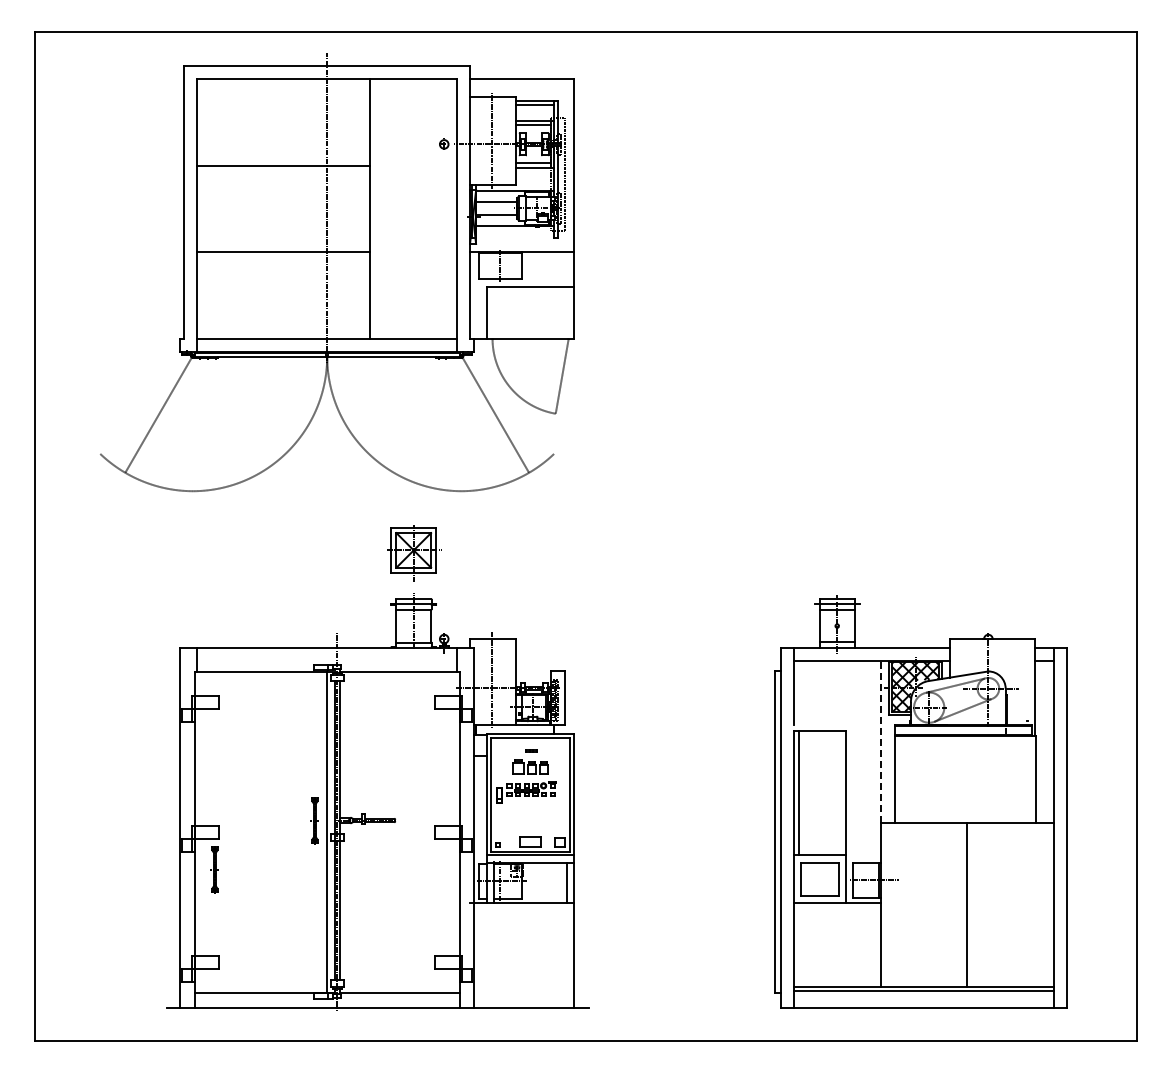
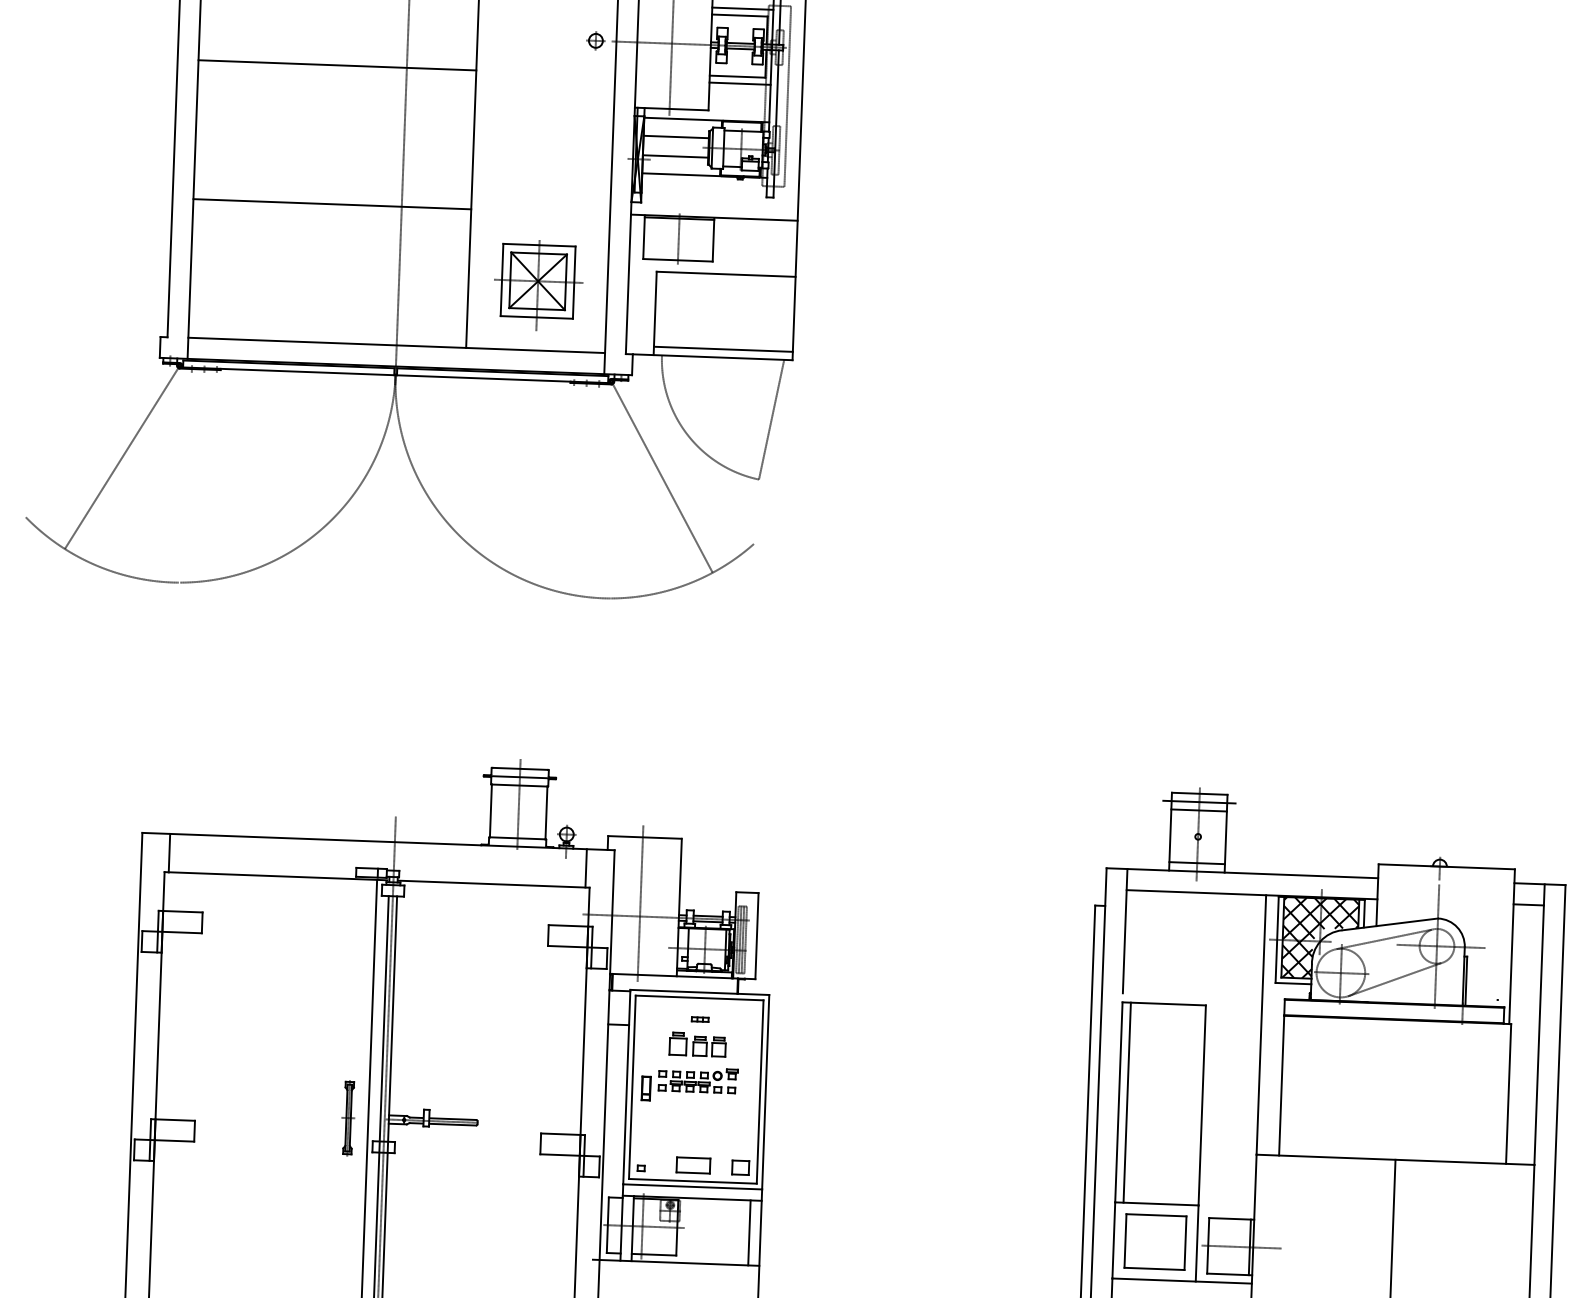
line: (530, 333) -> (723, 349), added
part: (414, 553) -> (539, 286), moved
line: (880, 741) -> (1260, 1024), dashed -> solid
part: (214, 869) -> (184, 1190), removed

